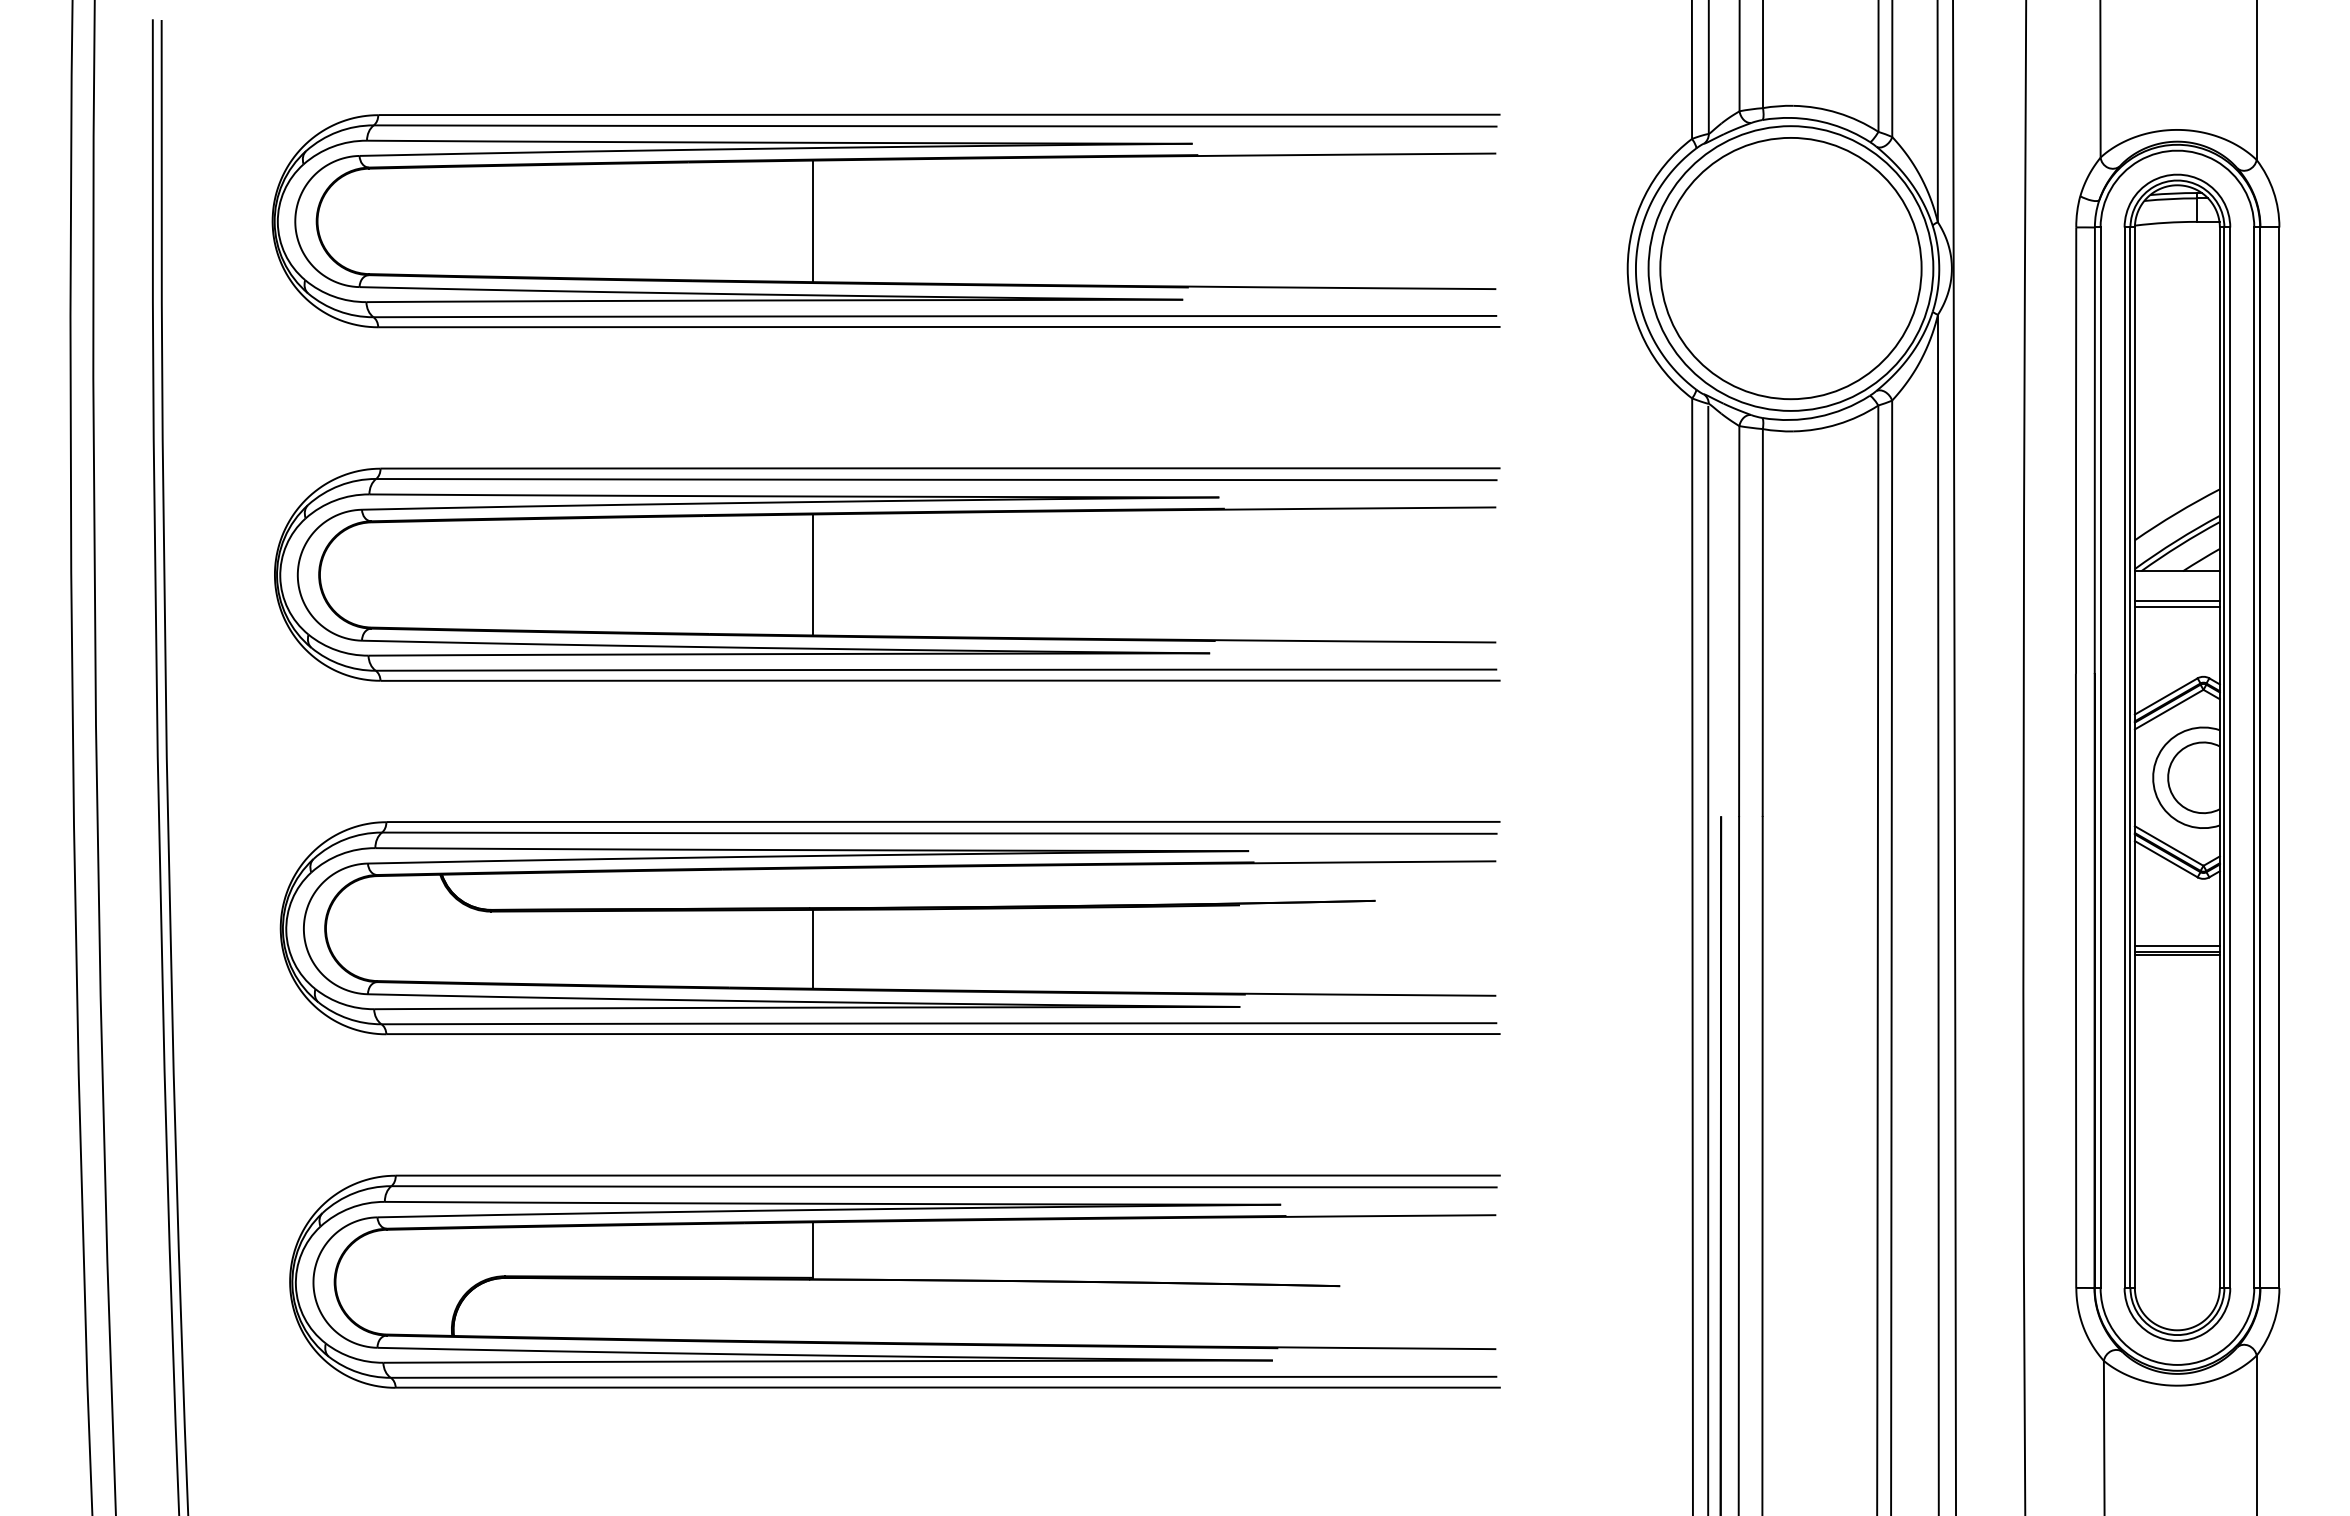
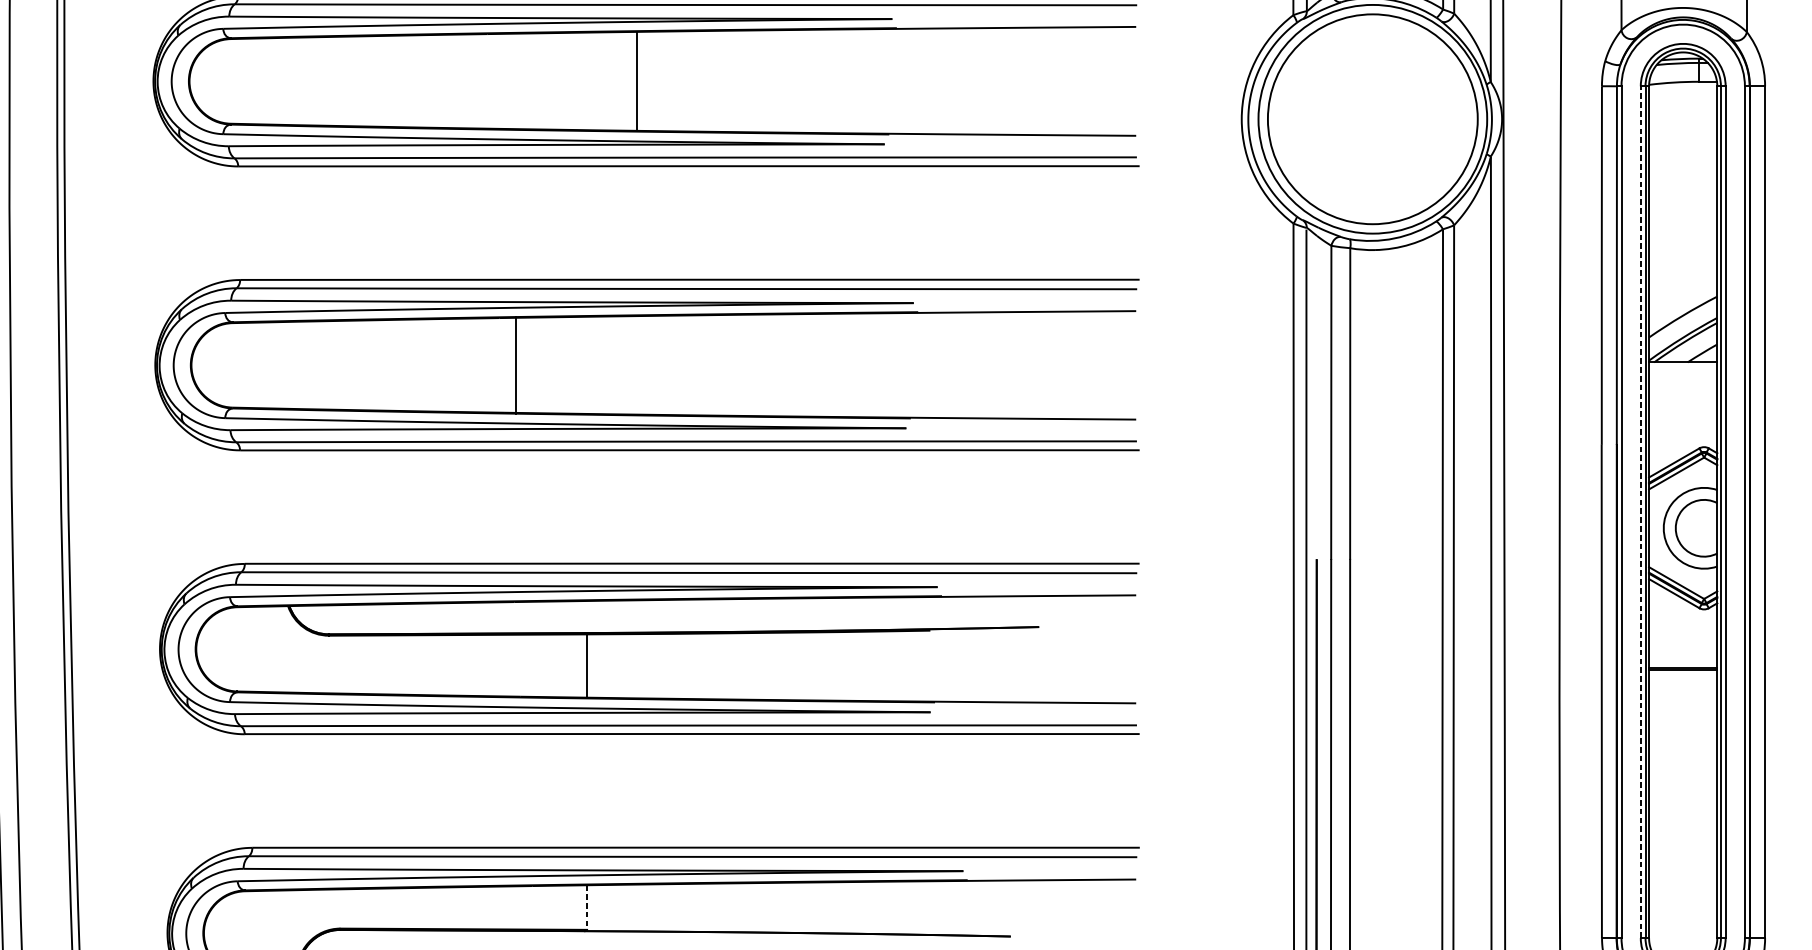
line: (812, 221) -> (636, 81), moved
line: (812, 574) -> (516, 364), moved
line: (2176, 600) -> (1682, 385), removed
line: (2176, 606) -> (1682, 390), removed
line: (2124, 757) -> (1640, 511), solid -> dashed
line: (2176, 946) -> (1682, 663), removed
line: (812, 1250) -> (587, 907), solid -> dashed

